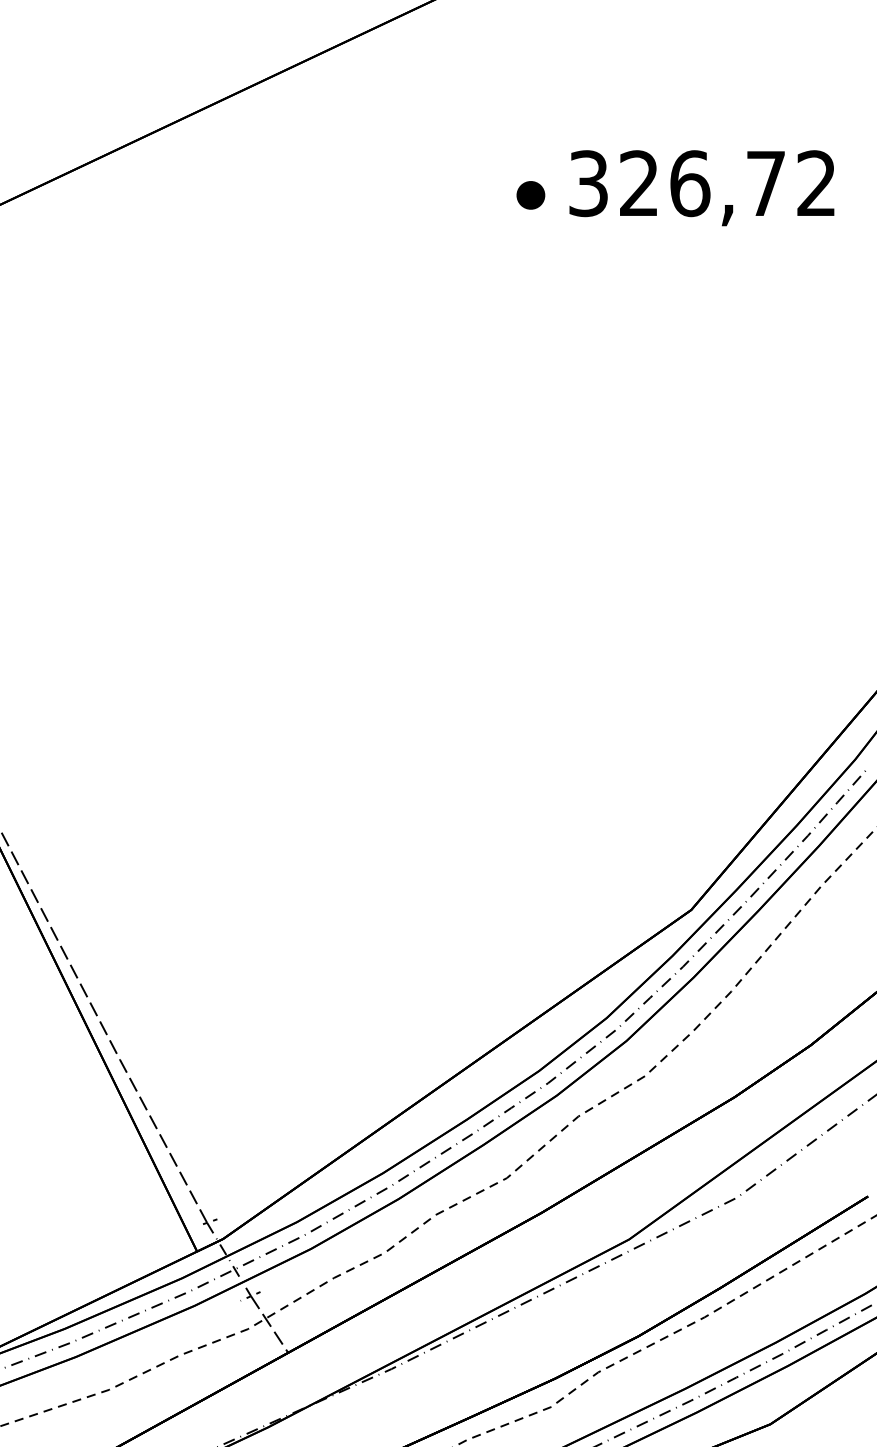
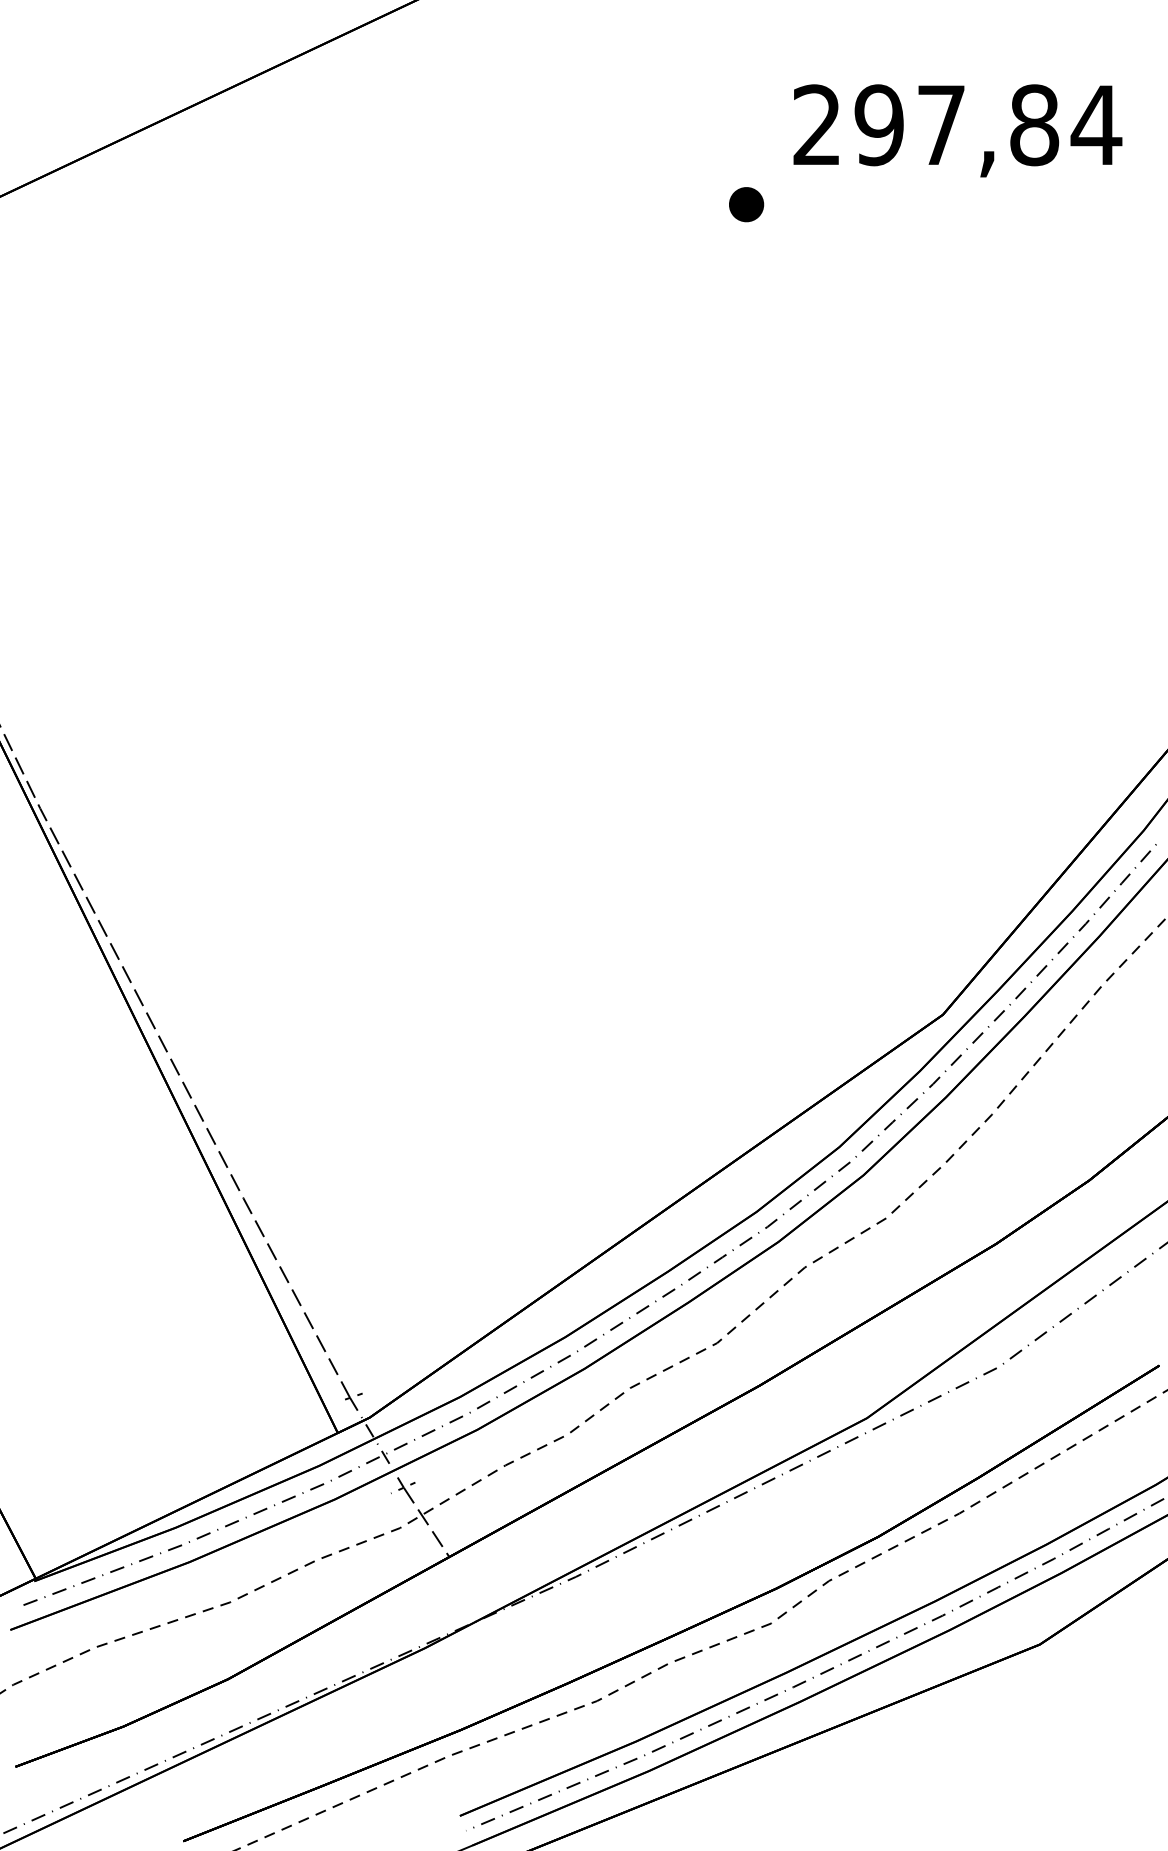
text: (703, 183) -> (957, 125), 326,72 -> 297,84
part: (530, 195) -> (746, 204), moved

